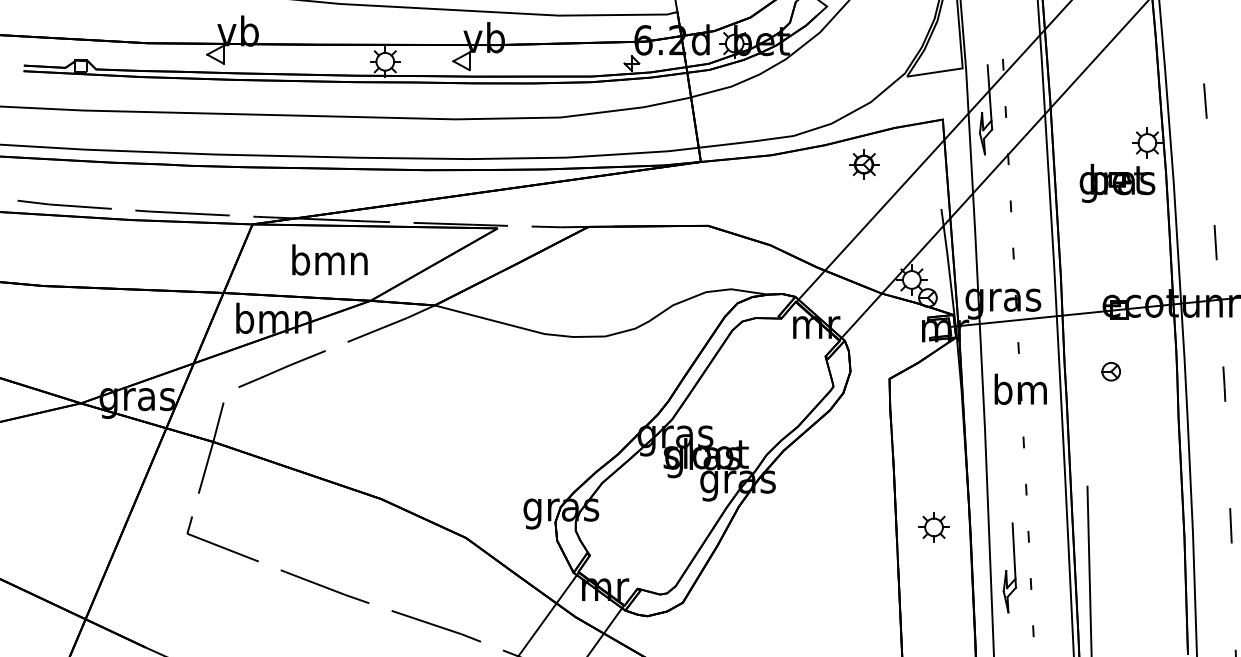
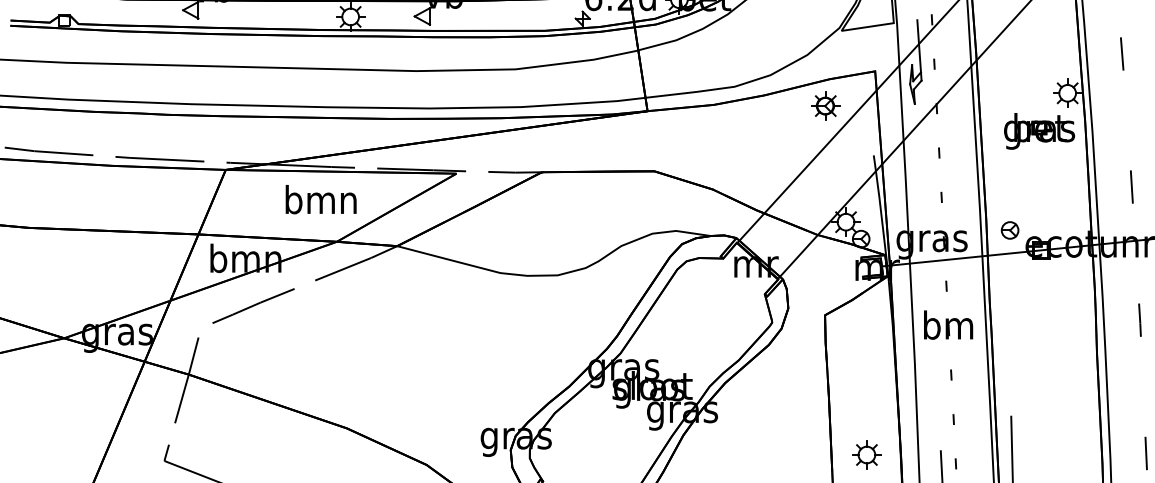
part: (864, 164) -> (825, 106), moved
text: (329, 259) -> (320, 199), moved
part: (1110, 371) -> (1009, 230), moved

